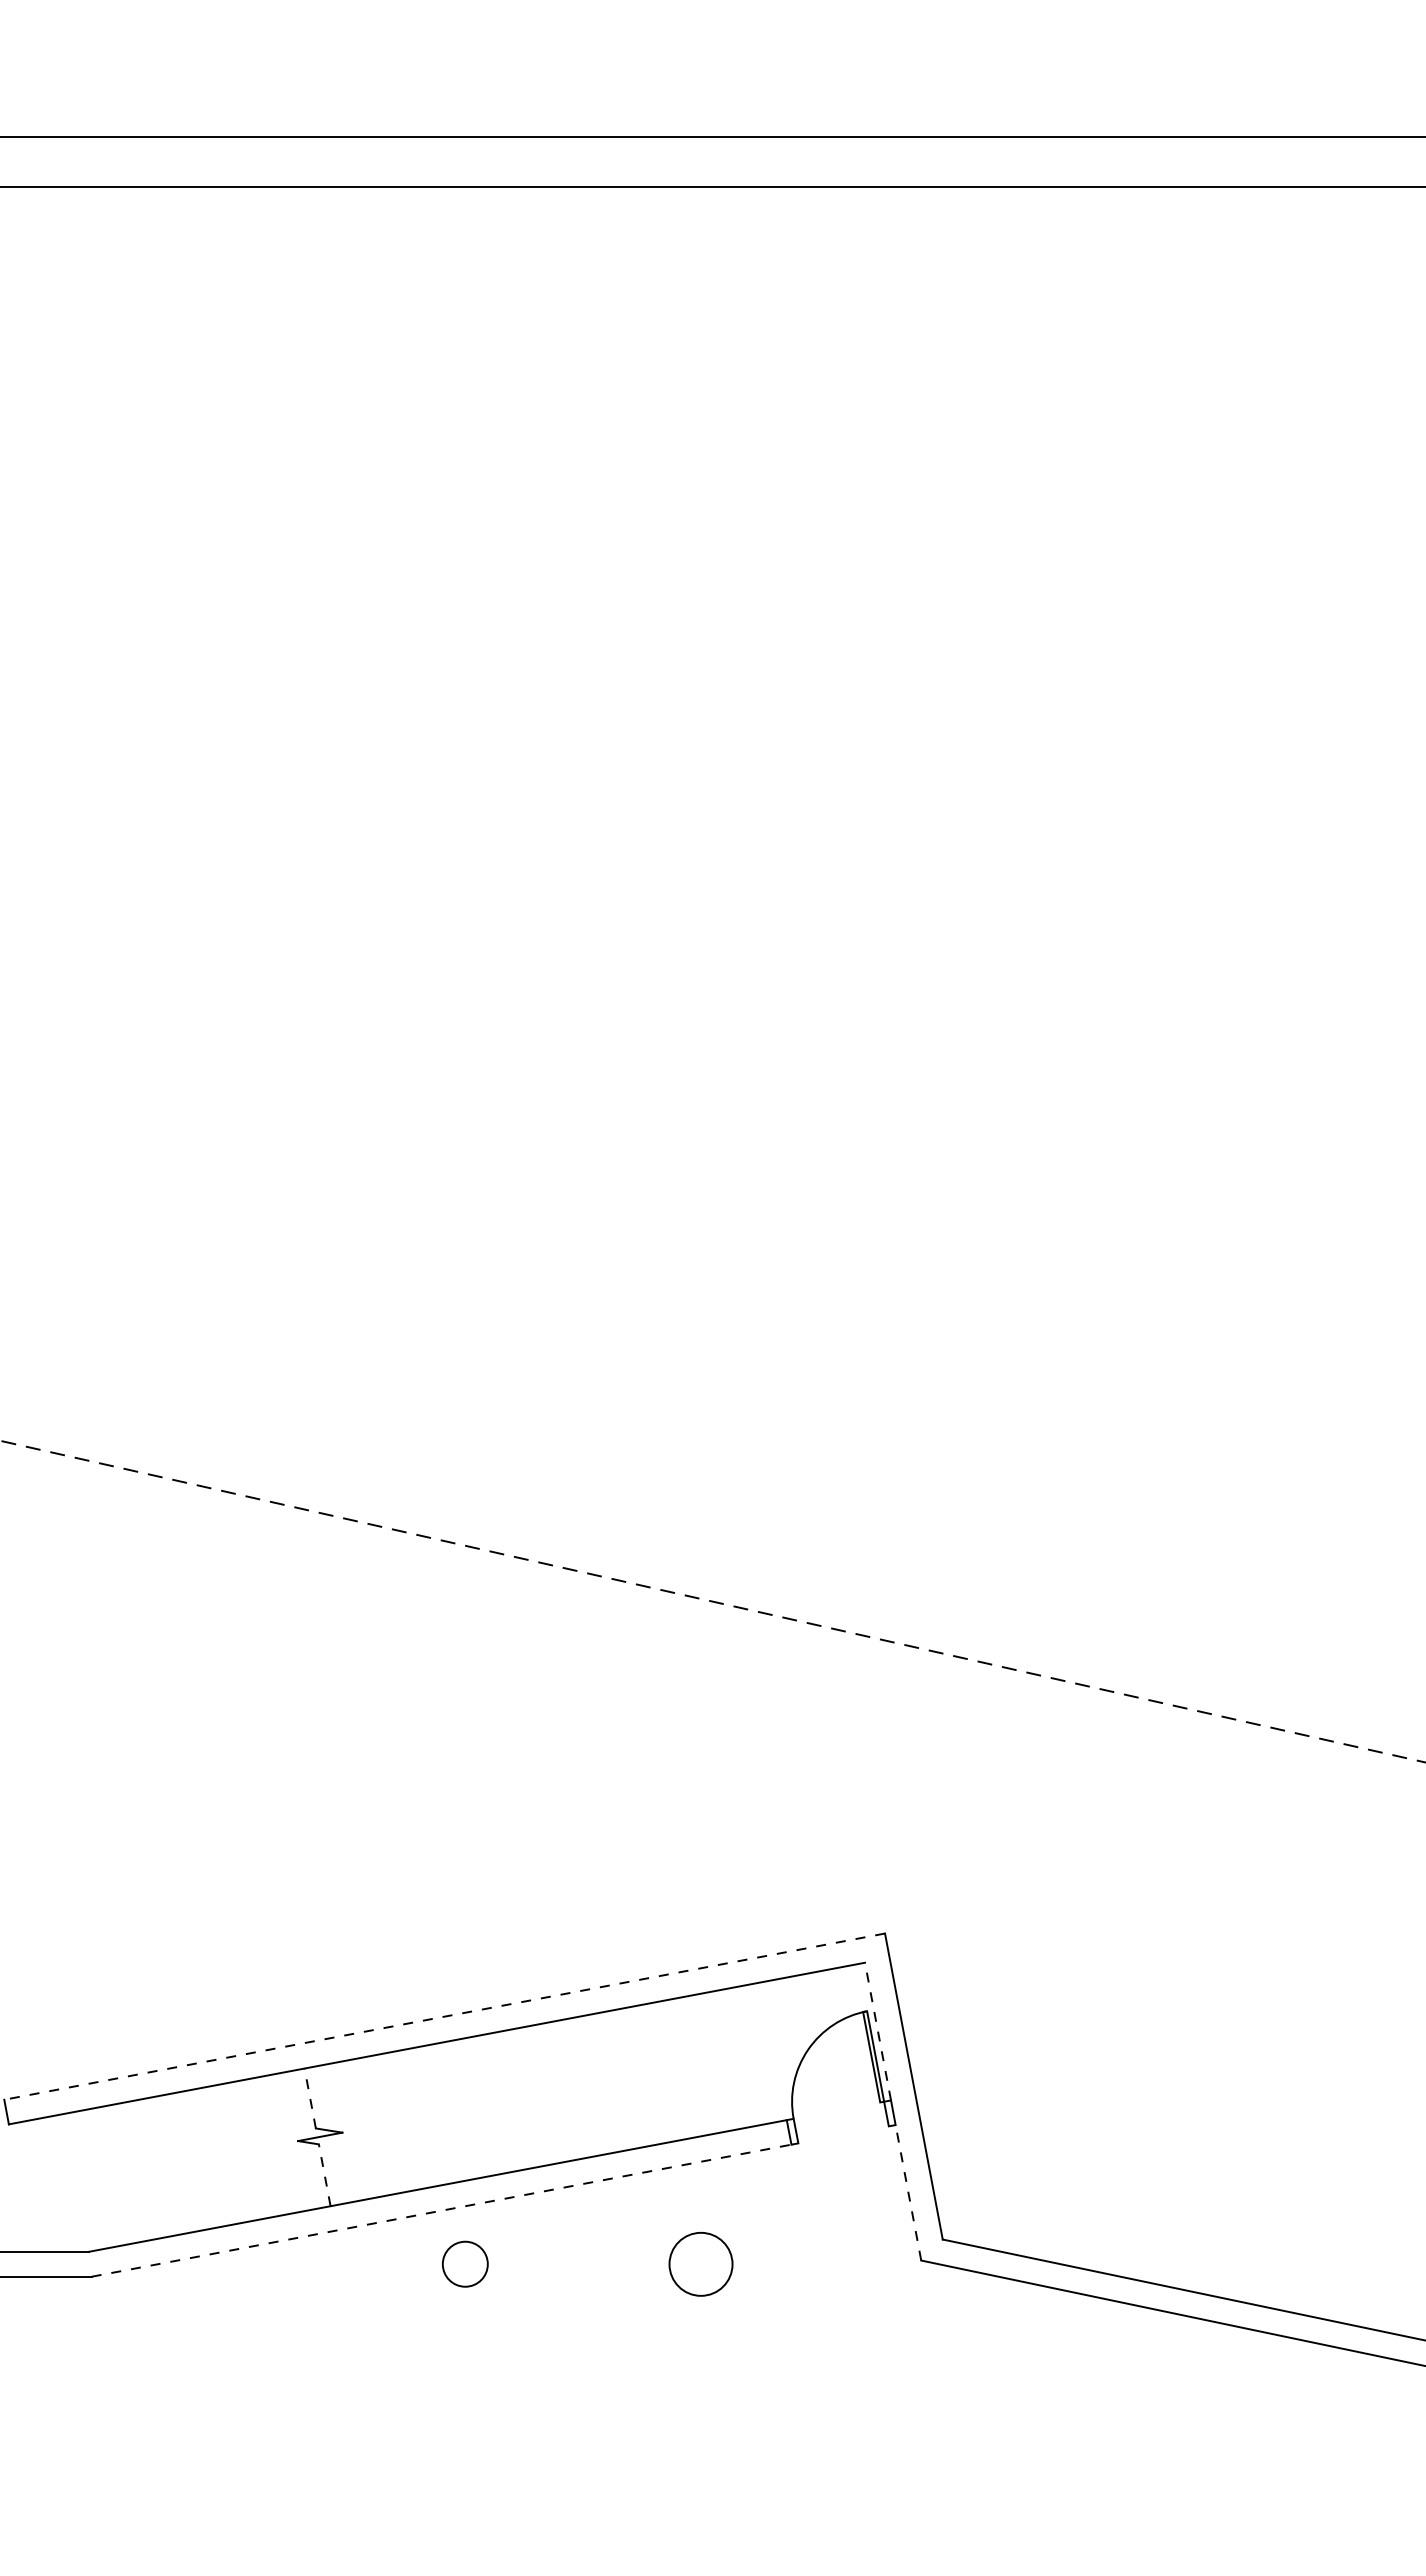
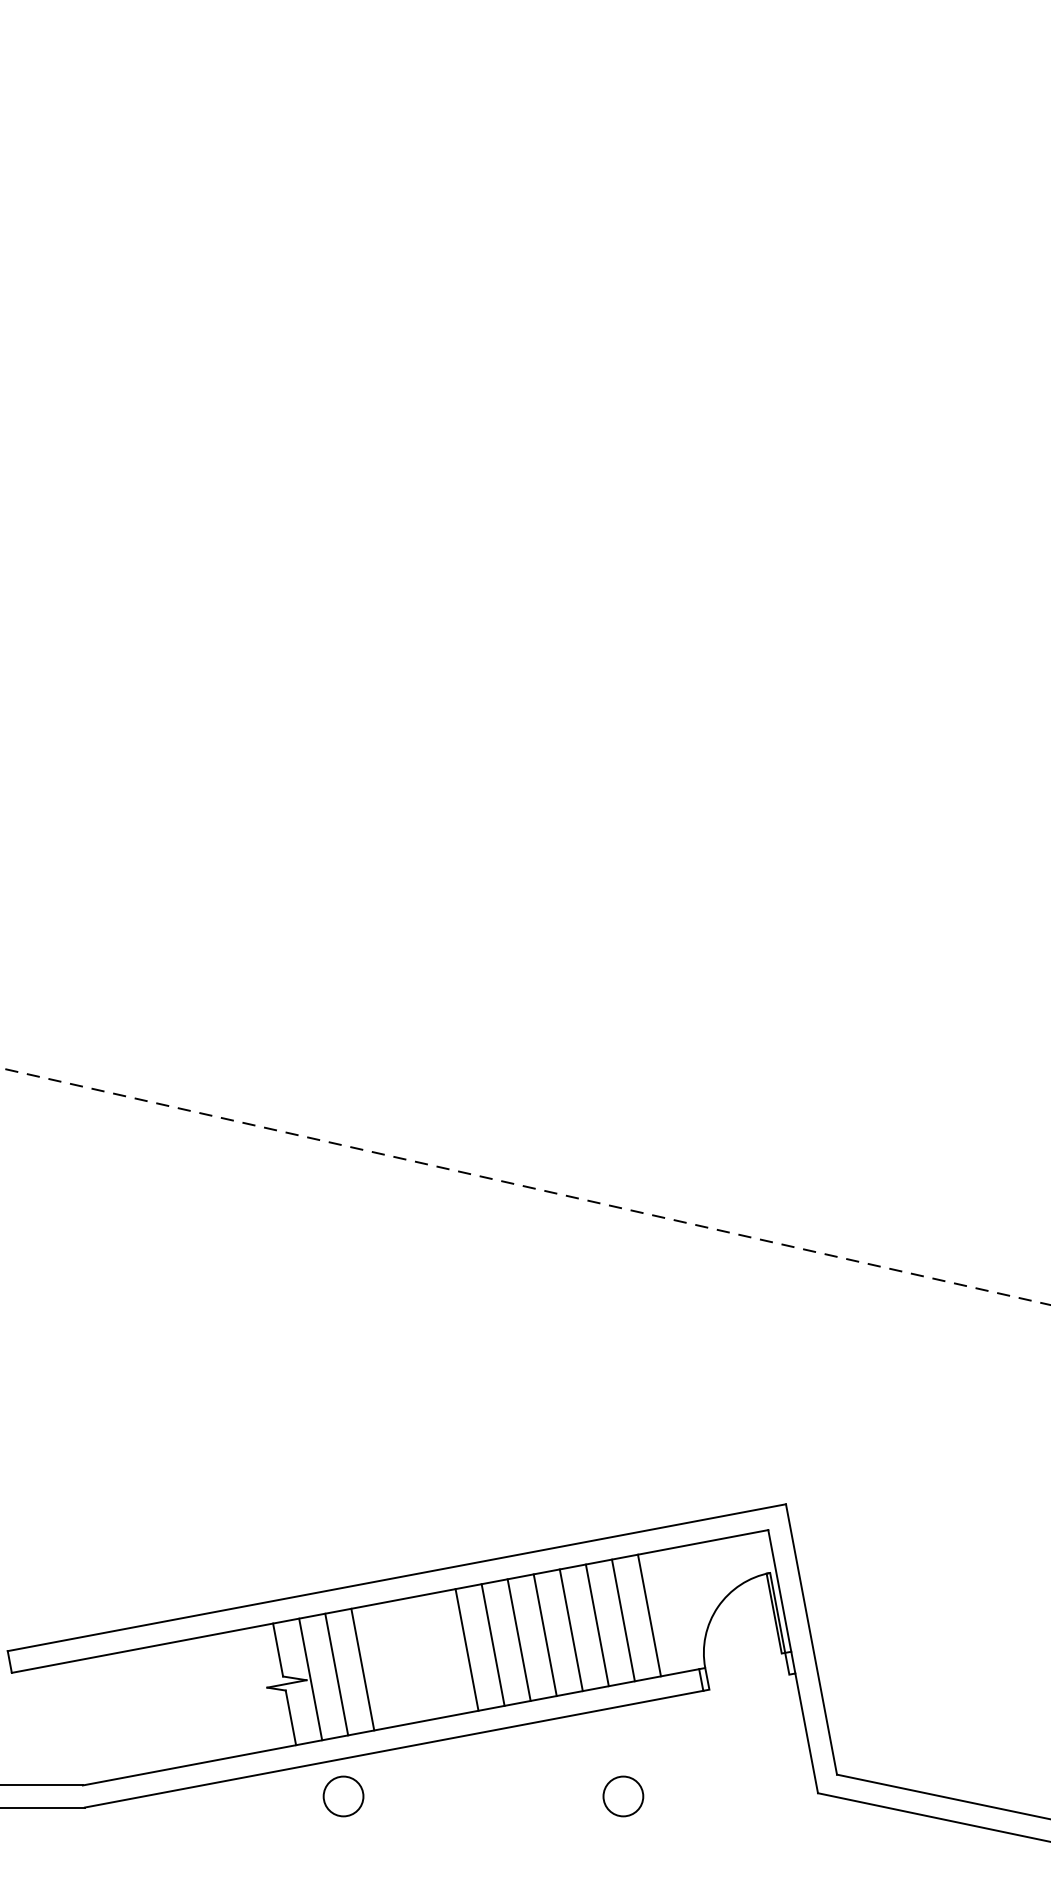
line: (444, 2016) -> (396, 1577), dashed -> solid
line: (877, 2031) -> (779, 1590), dashed -> solid
line: (730, 2059) -> (649, 1615), added
line: (701, 2064) -> (623, 1619), added
line: (671, 2070) -> (597, 1625), added
line: (642, 2075) -> (571, 1629), added
line: (612, 2081) -> (545, 1635), added
line: (583, 2087) -> (519, 1640), added
line: (553, 2092) -> (493, 1644), added
line: (310, 2098) -> (278, 1650), dashed -> solid
line: (524, 2098) -> (467, 1650), added
line: (406, 2120) -> (363, 1669), added
line: (376, 2126) -> (336, 1674), added
line: (347, 2131) -> (311, 1679), added
line: (324, 2174) -> (290, 1717), dashed -> solid
line: (908, 2192) -> (806, 1733), dashed -> solid
line: (442, 2210) -> (394, 1748), dashed -> solid
circle: (464, 2263) -> (342, 1795), moved
circle: (700, 2263) -> (622, 1795), size x0.71

